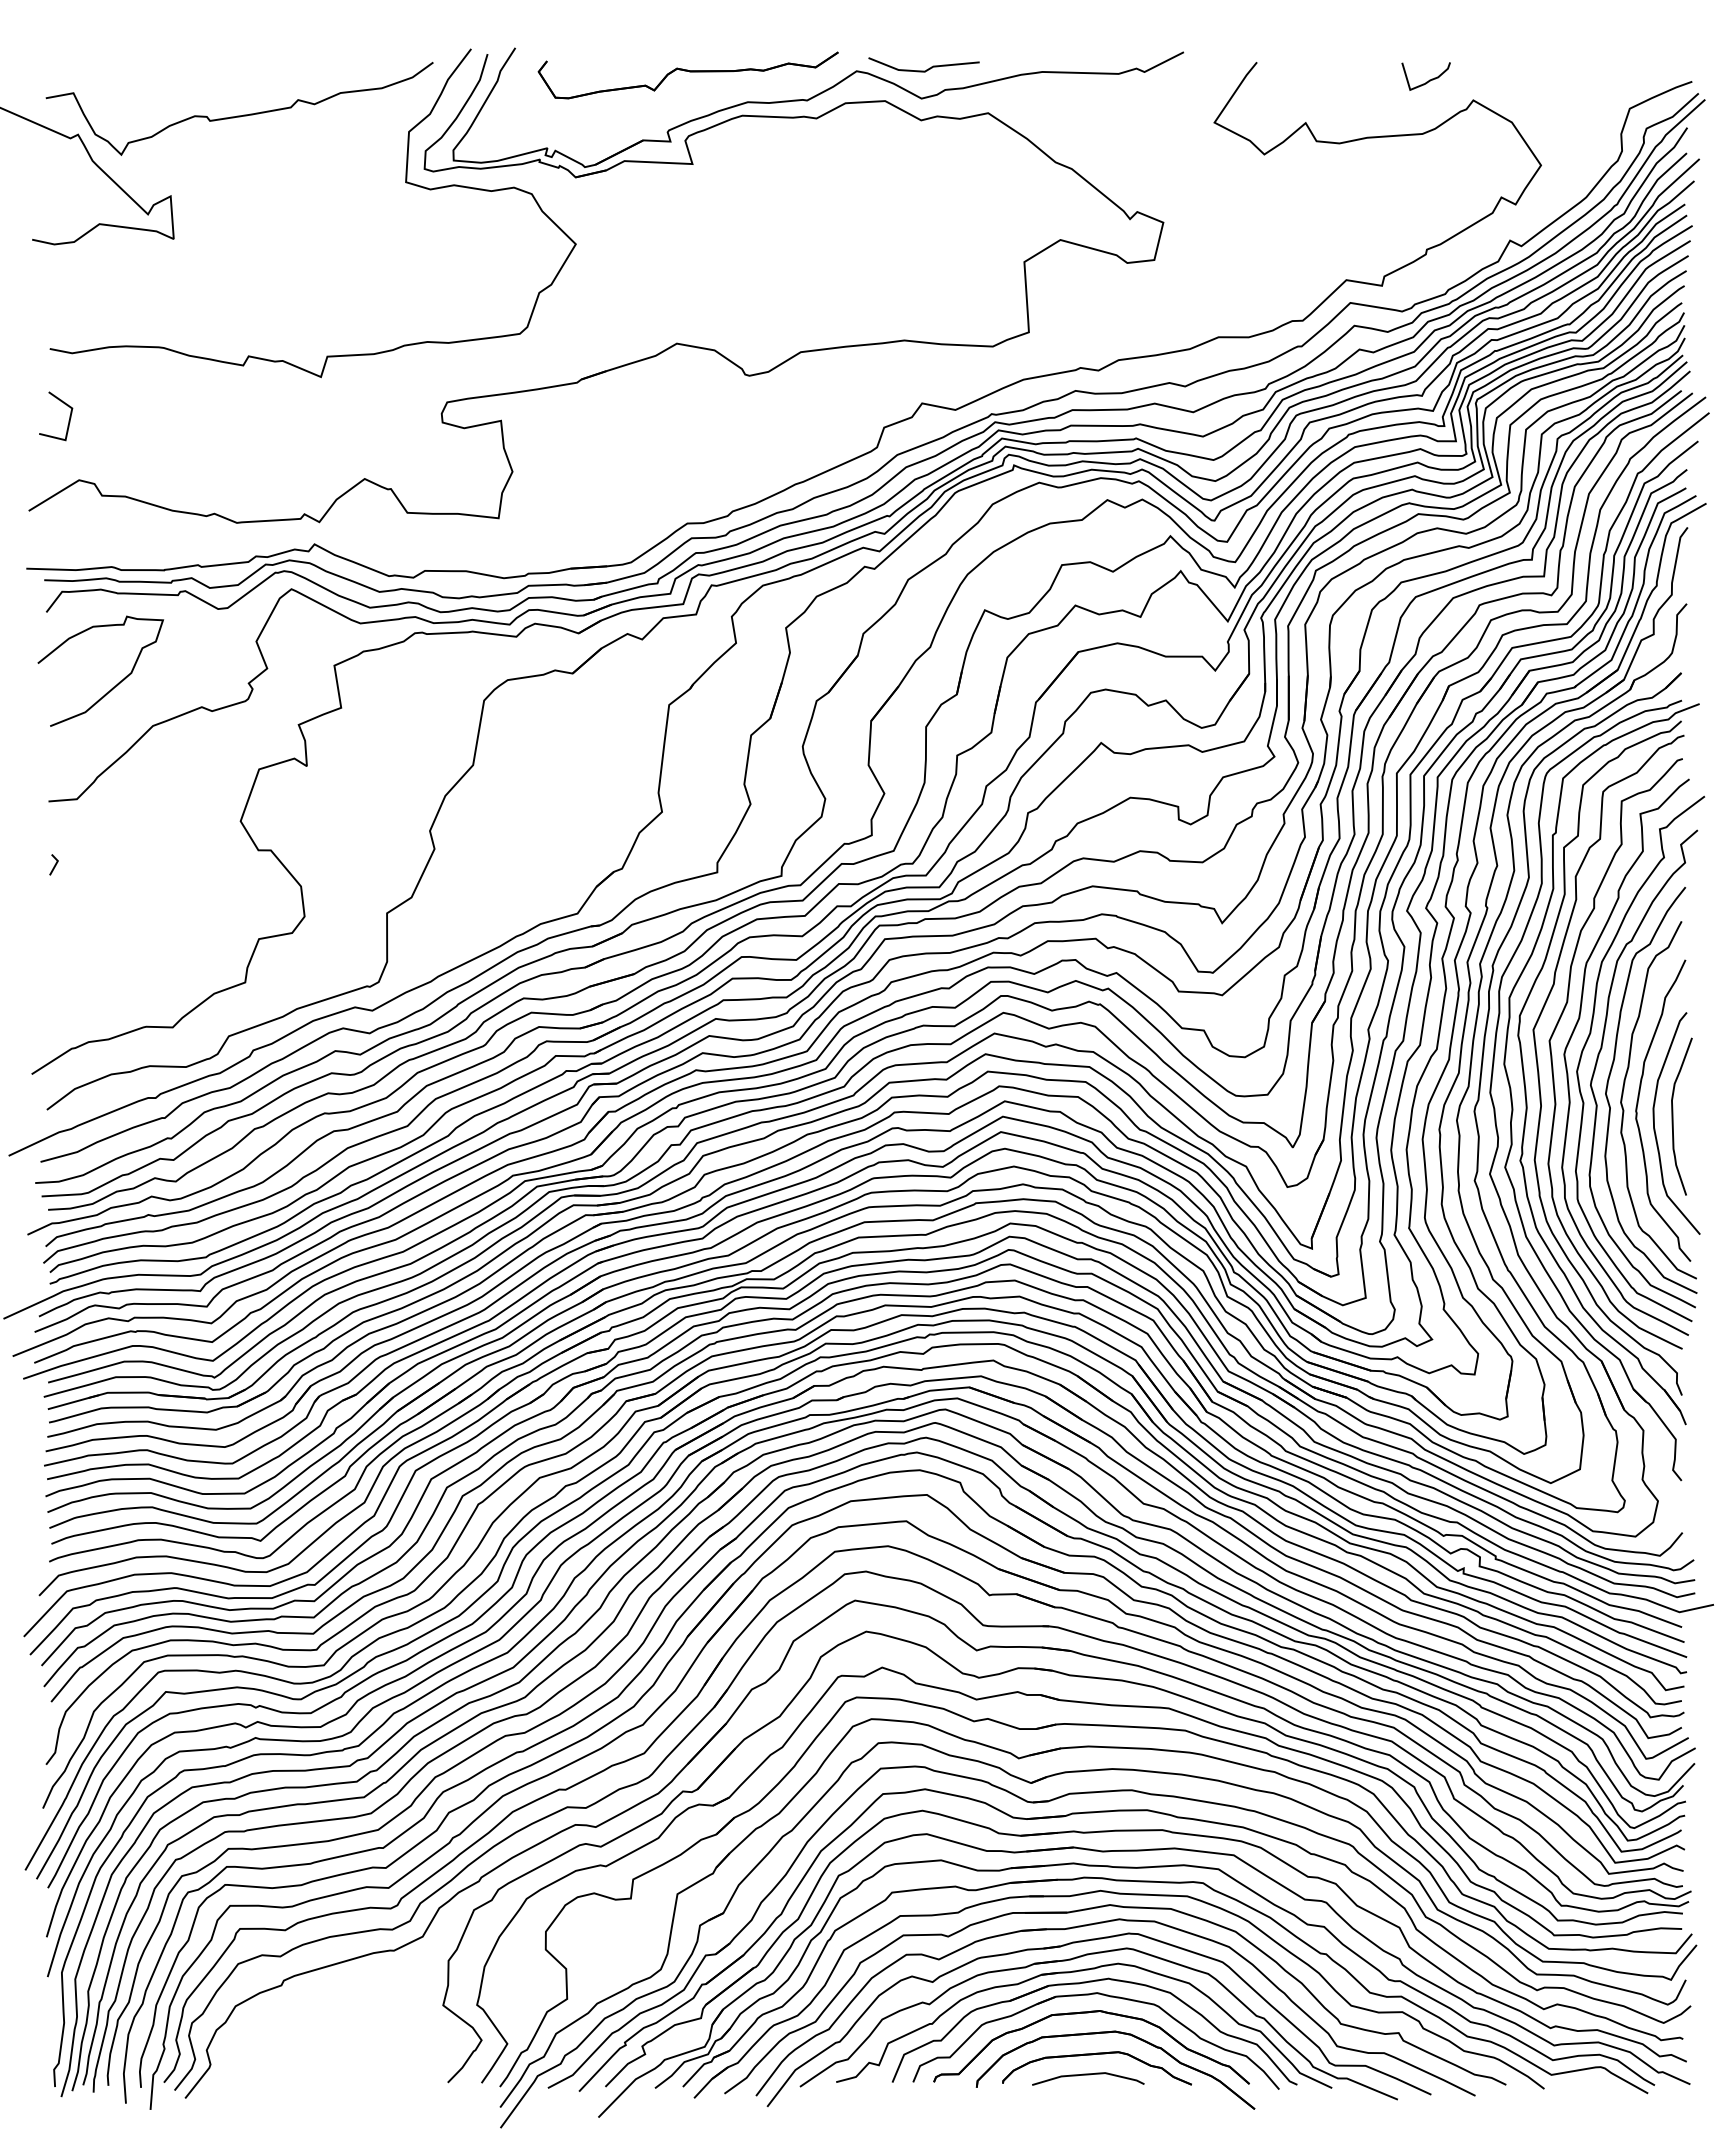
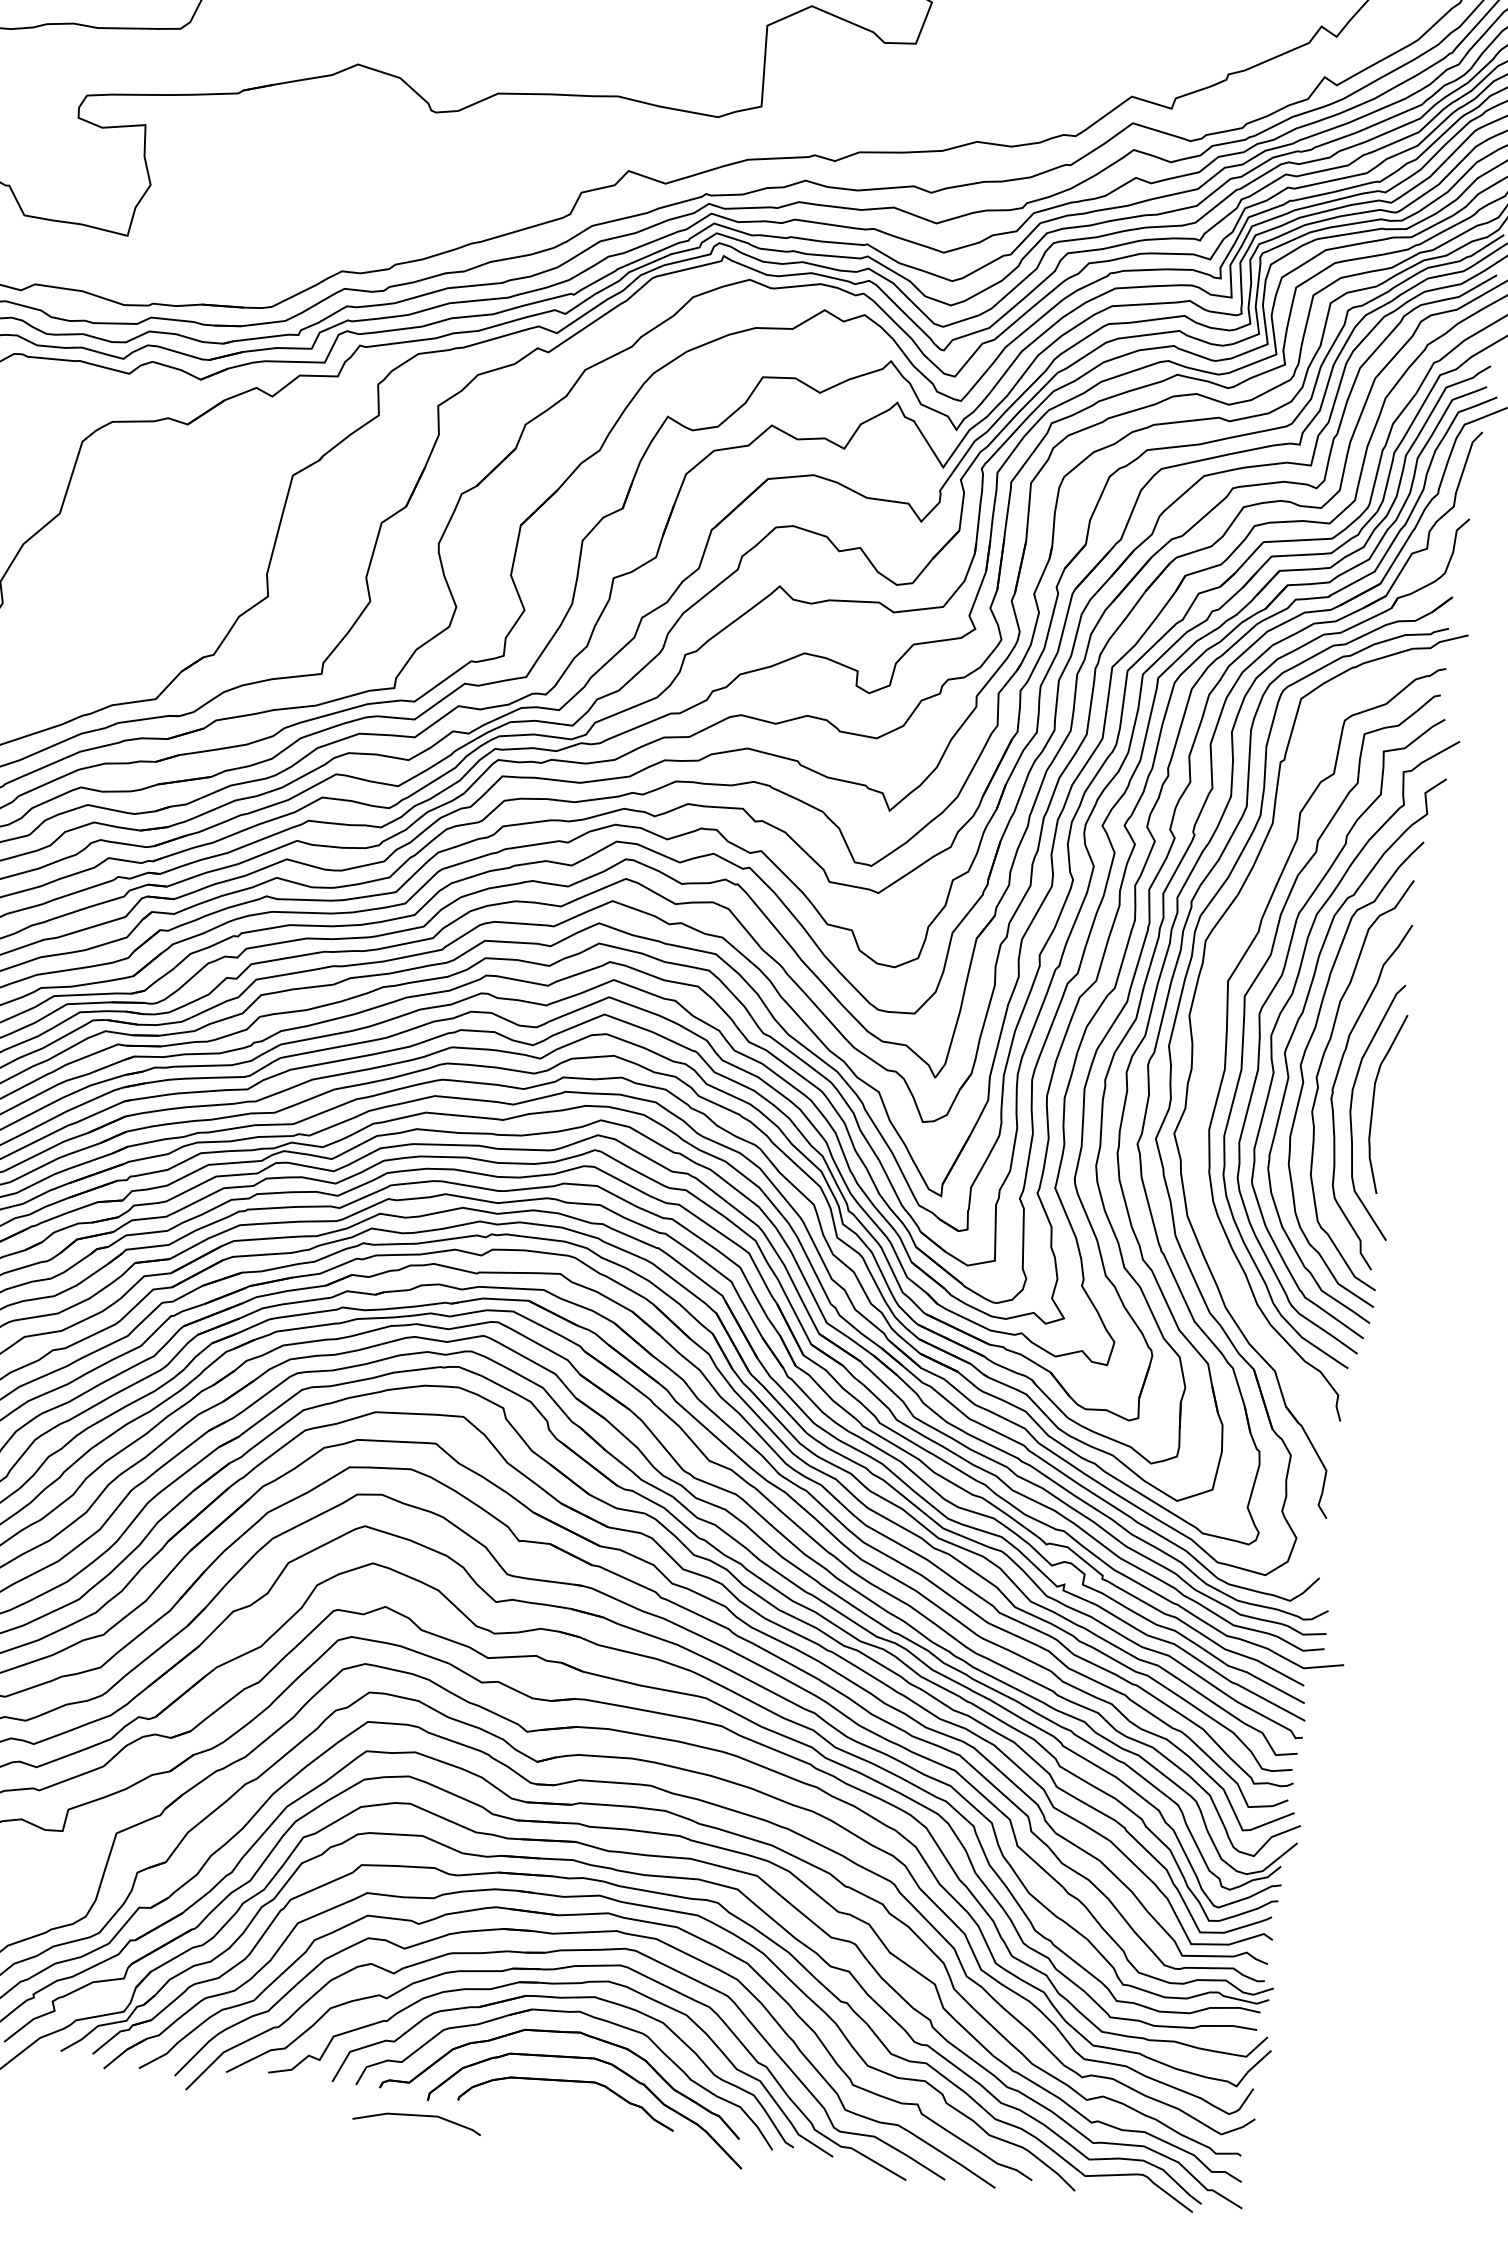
part: (1525, 1079) -> (1211, 1036), removed
line: (1088, 2075) -> (418, 2116), moved

